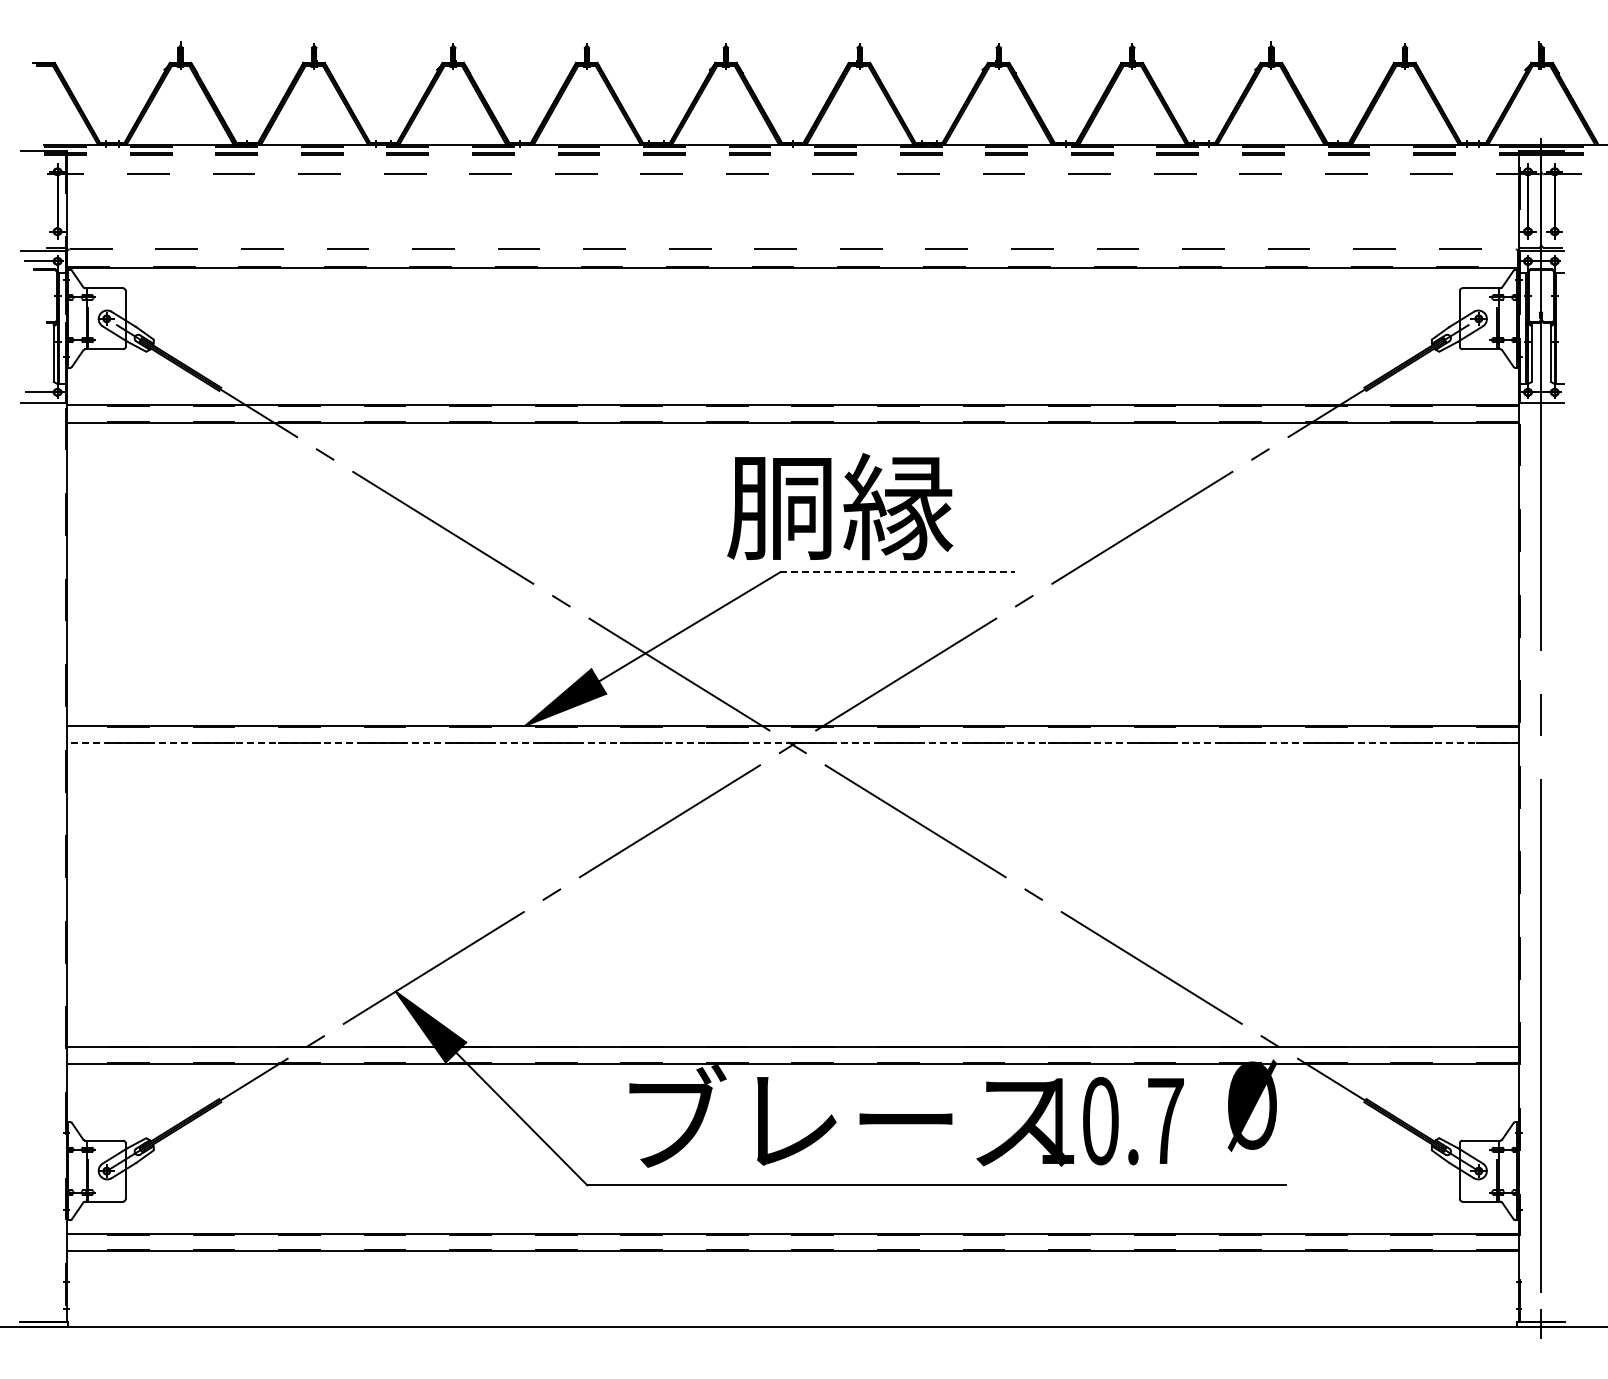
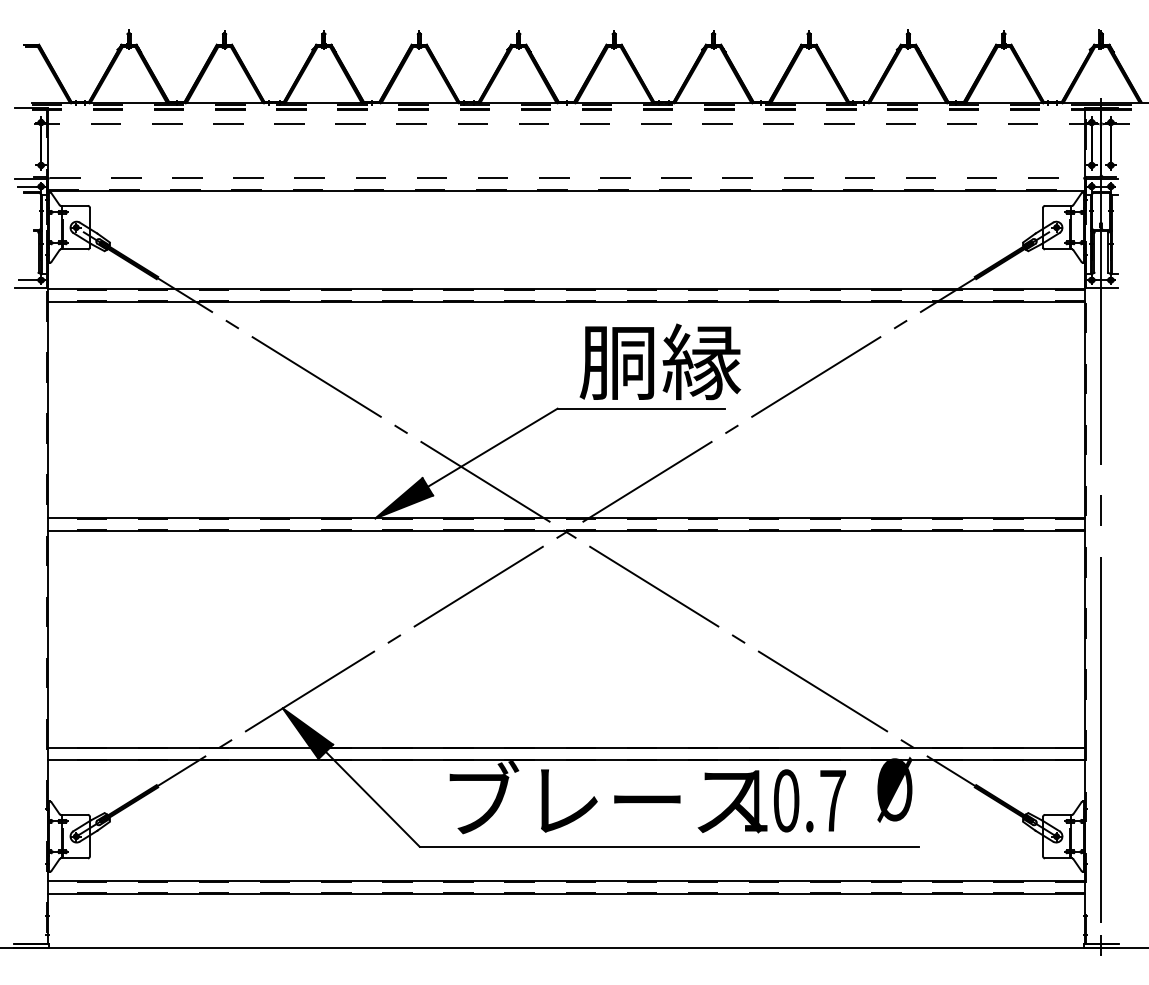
text: (840, 506) -> (660, 361), moved
line: (898, 572) -> (642, 408), dashed -> solid
line: (792, 743) -> (566, 531), dashed -> solid

